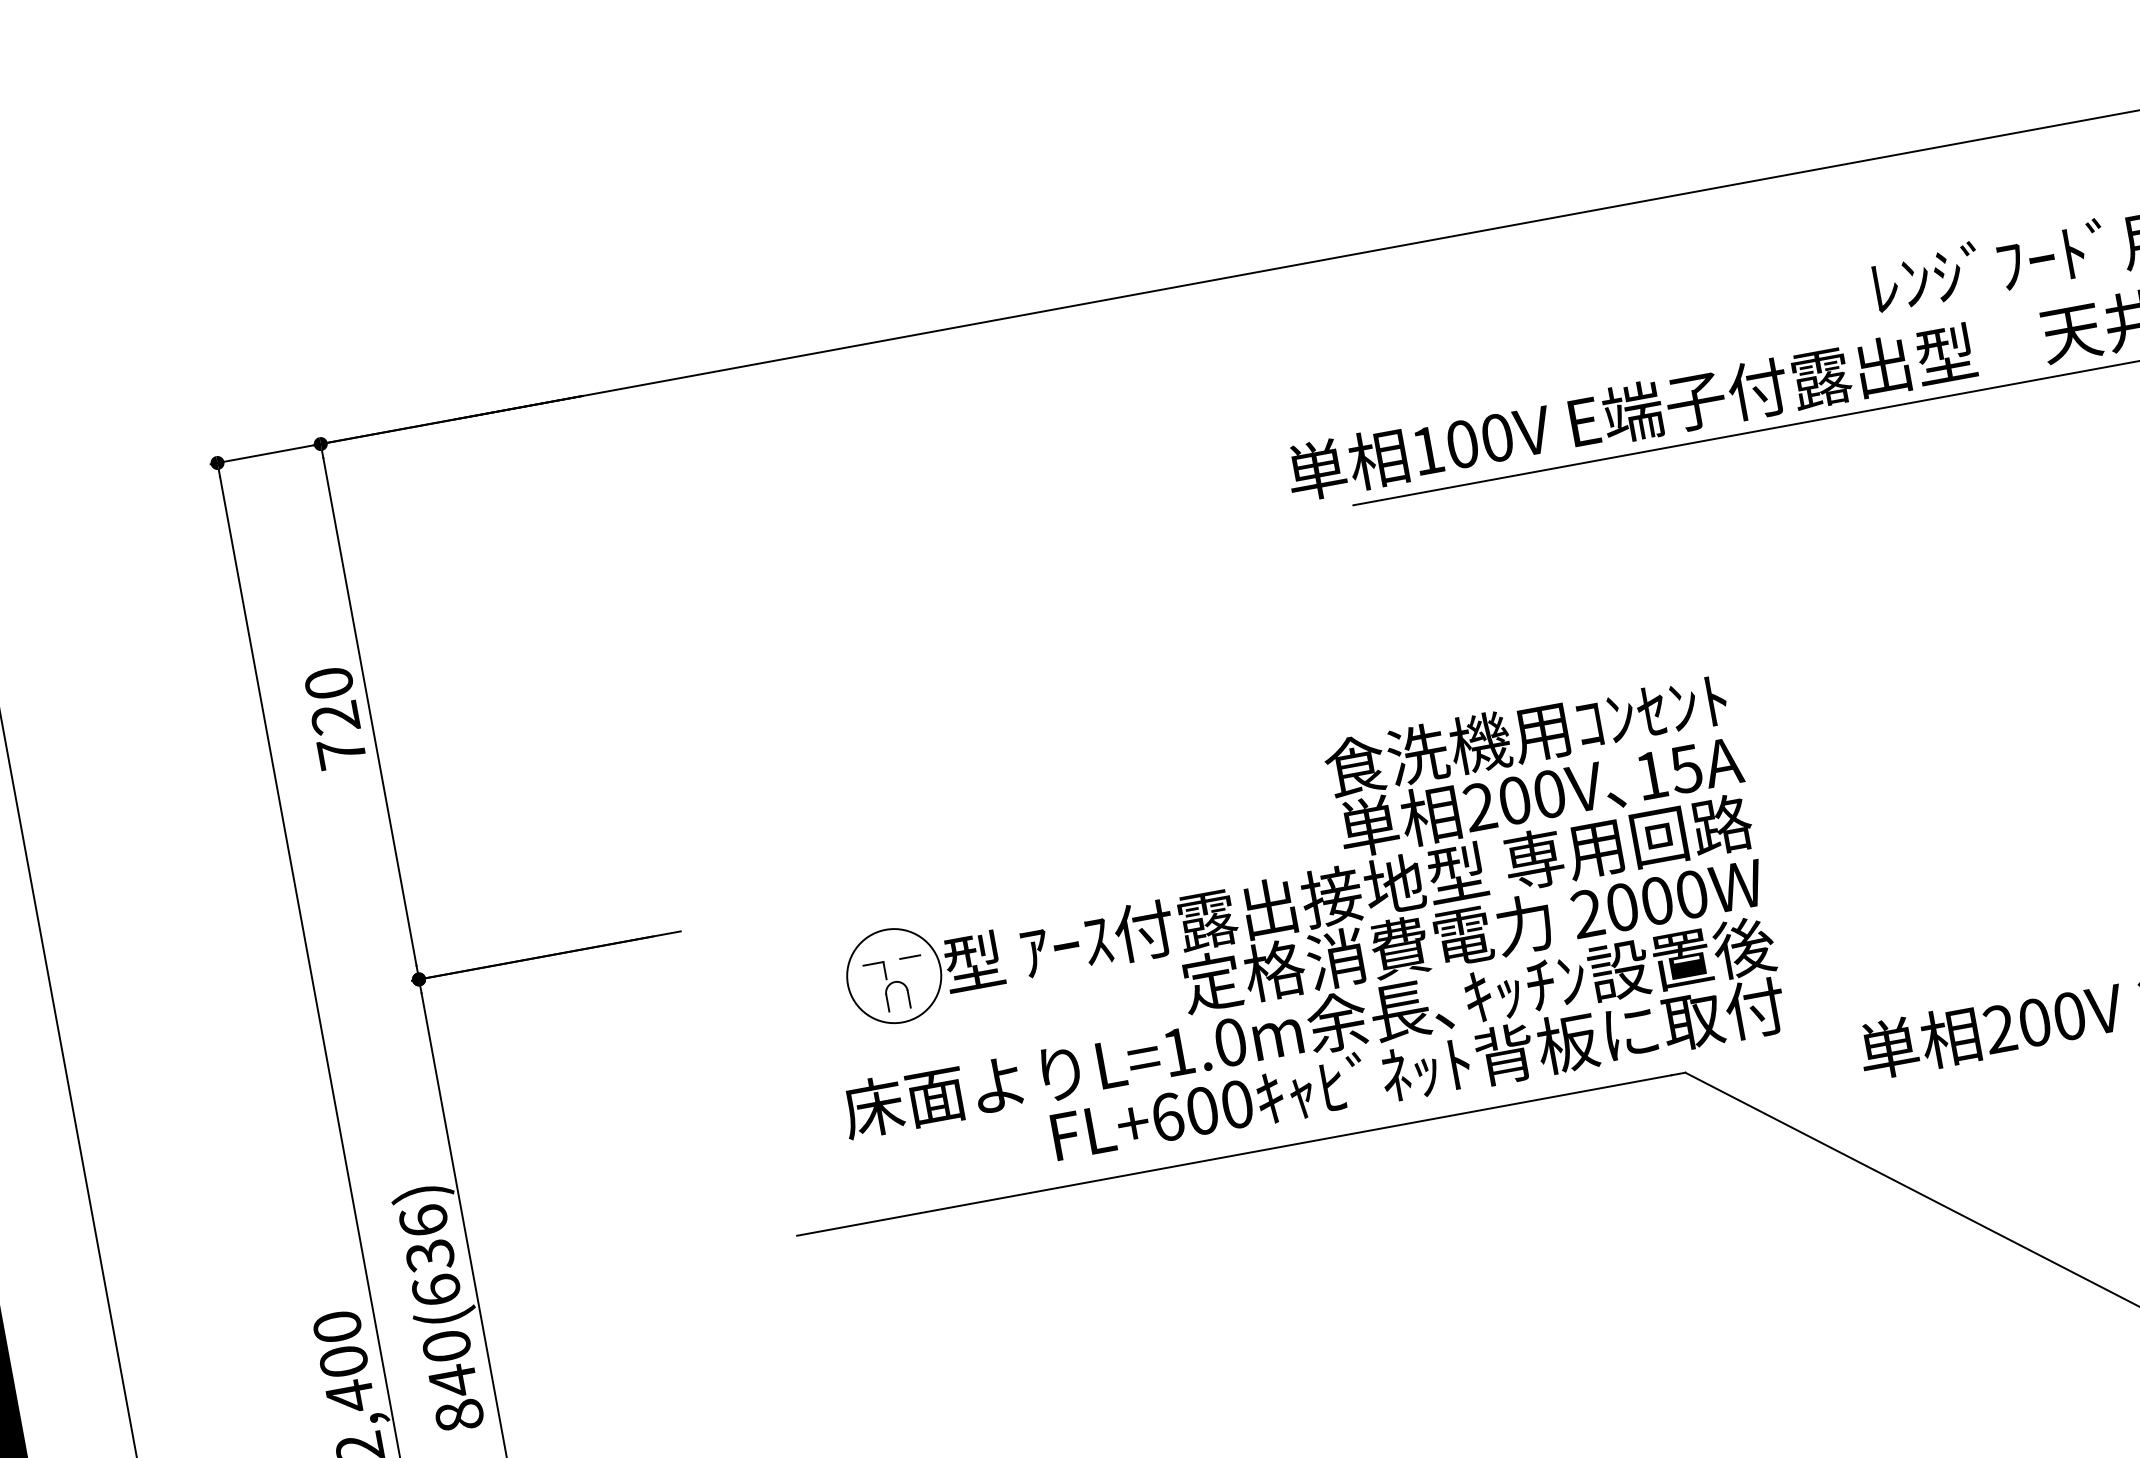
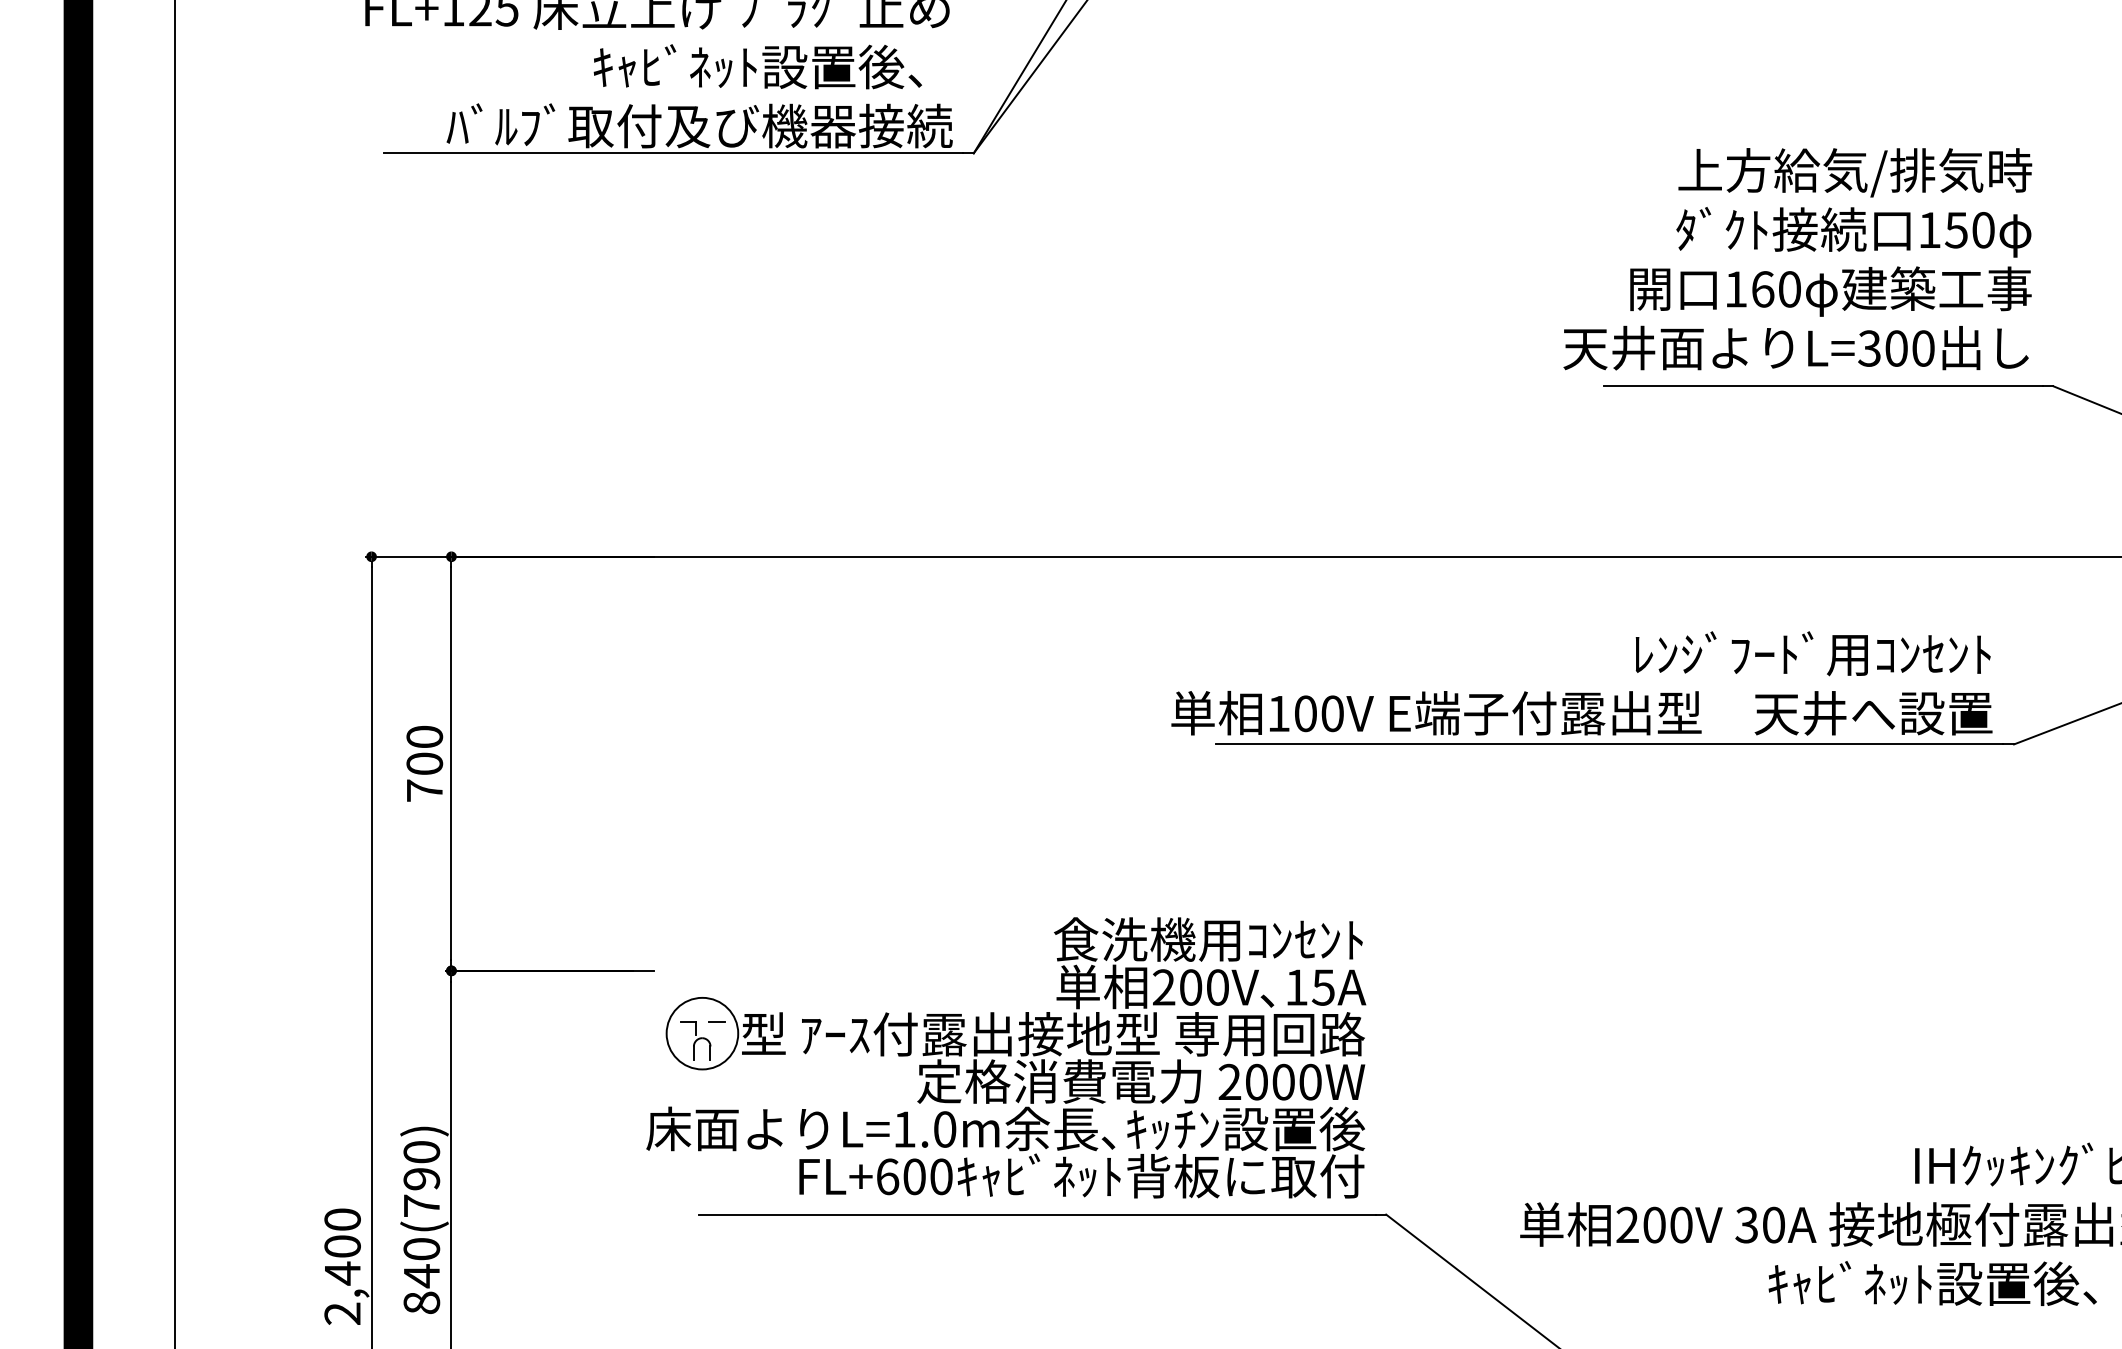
text: (335, 717) -> (424, 763), 720 -> 700
part: (1293, 934) -> (1006, 1057), moved
text: (429, 1254) -> (421, 1178), 840(636) -> 840(790)

